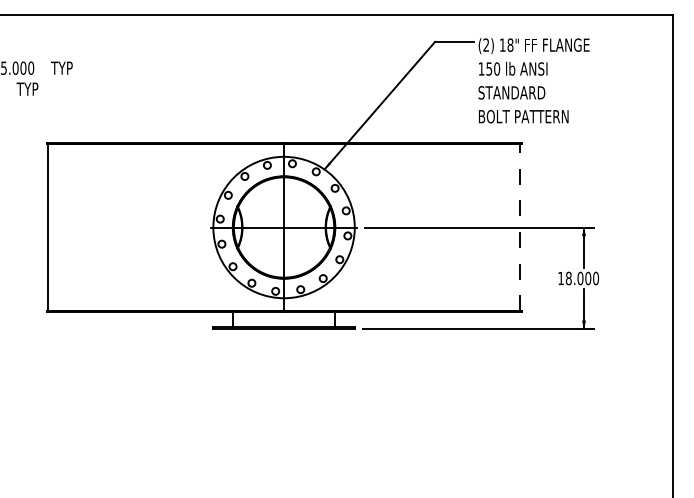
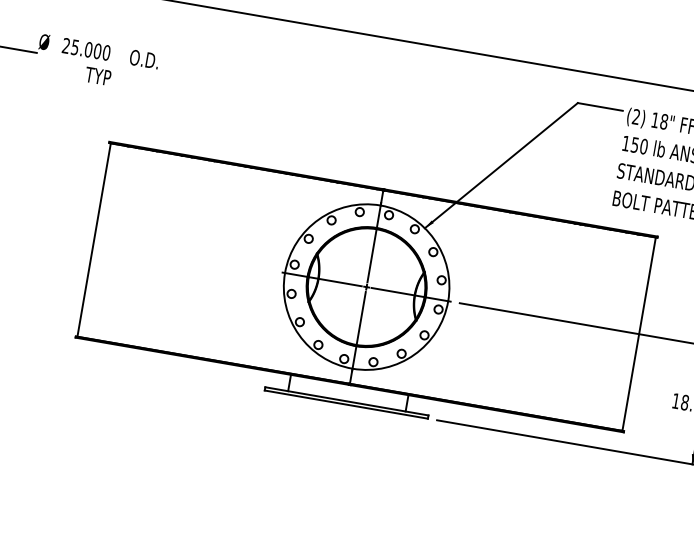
text: (63, 67) -> (144, 58), TYP -> O.D.
line: (520, 227) -> (639, 334), dashed -> solid

